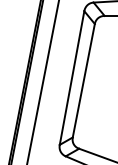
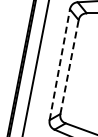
line: (71, 77) -> (59, 64), solid -> dashed
line: (83, 81) -> (69, 67), solid -> dashed

